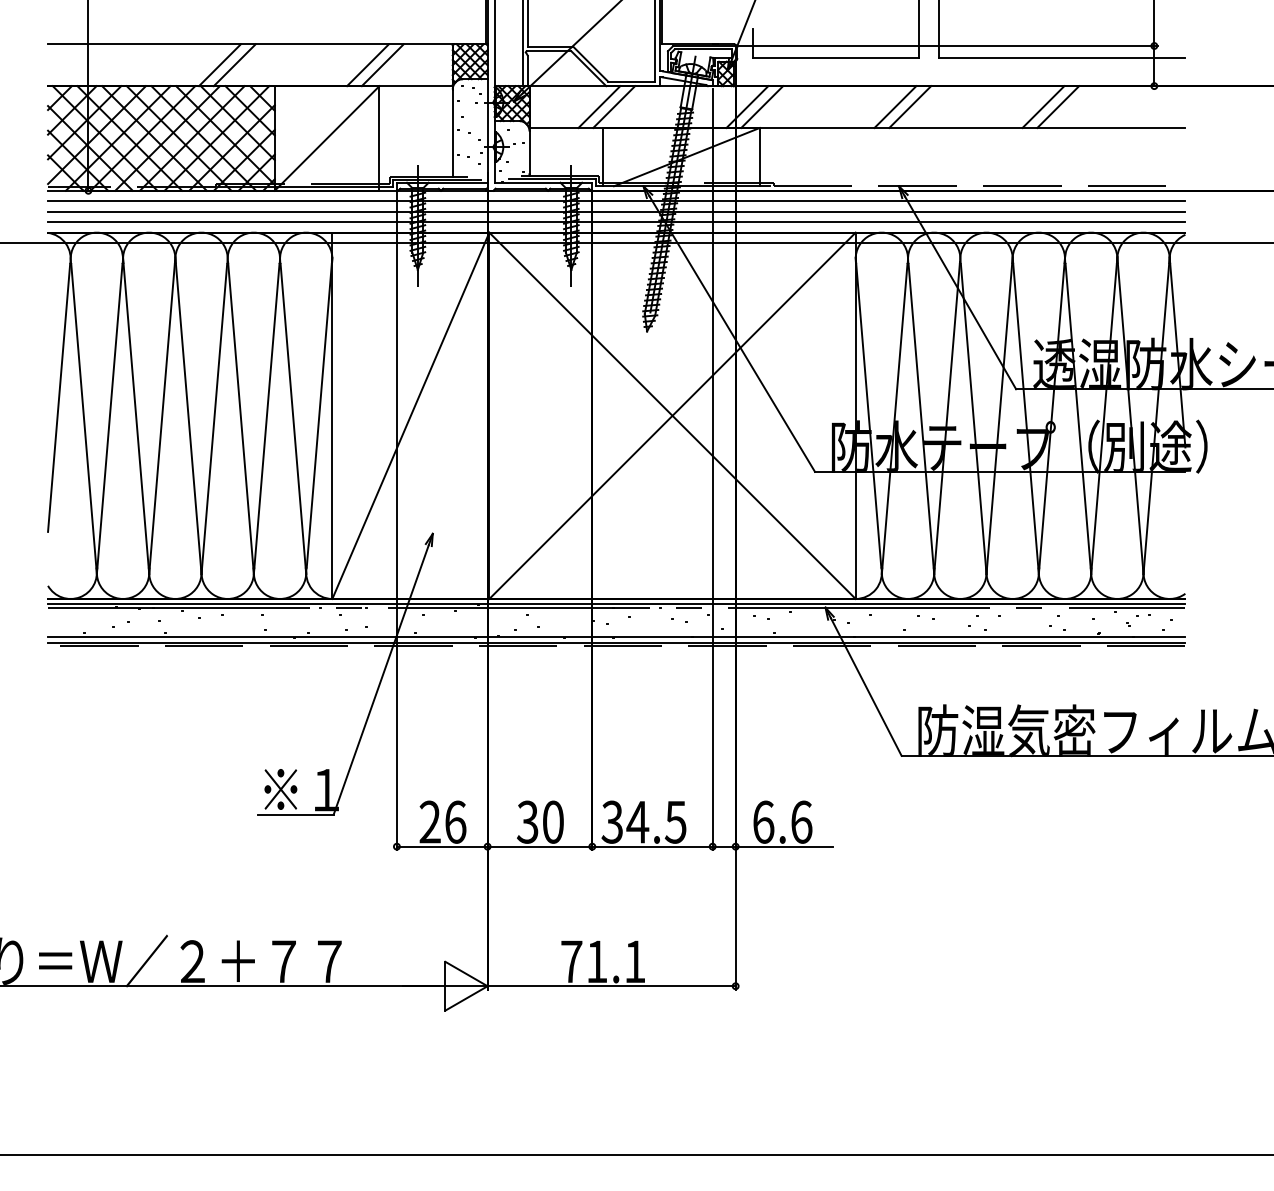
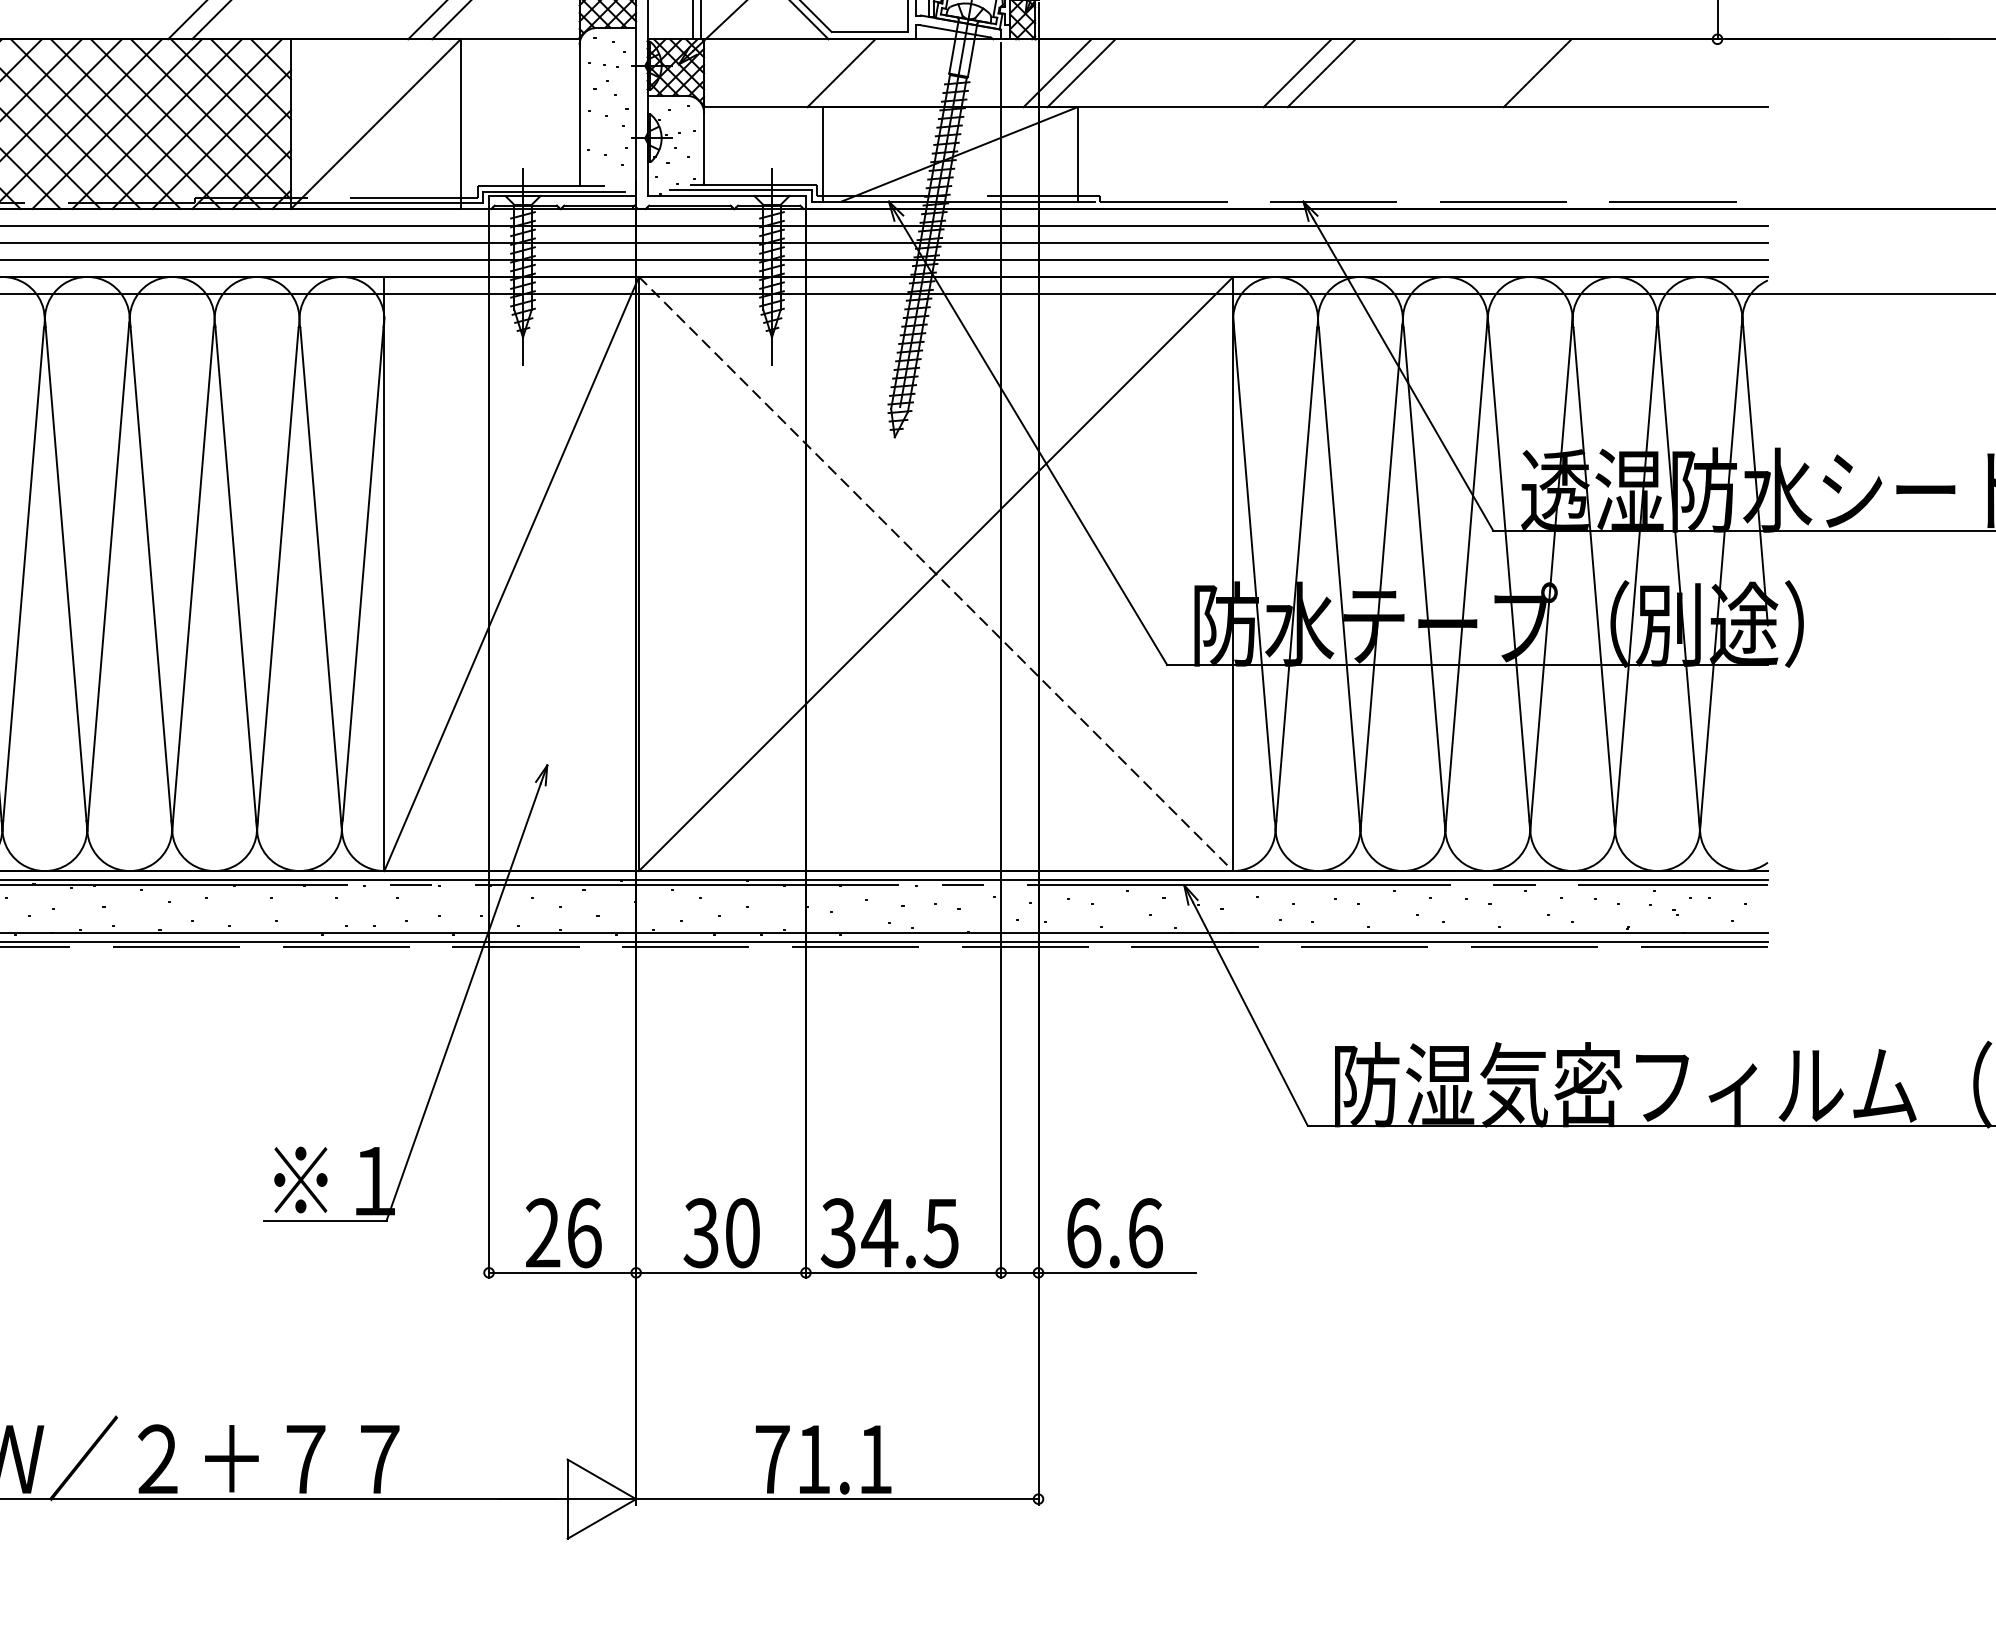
line: (599, 106) -> (817, 72), removed
line: (1058, 106) -> (1562, 72), removed
line: (672, 416) -> (936, 575), solid -> dashed

